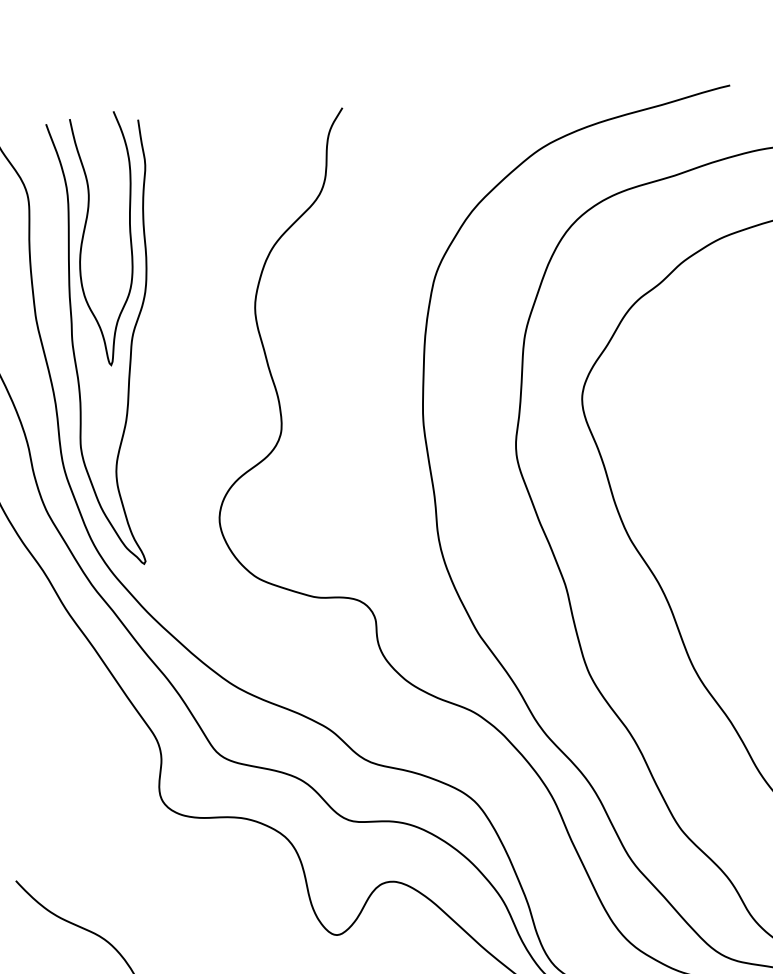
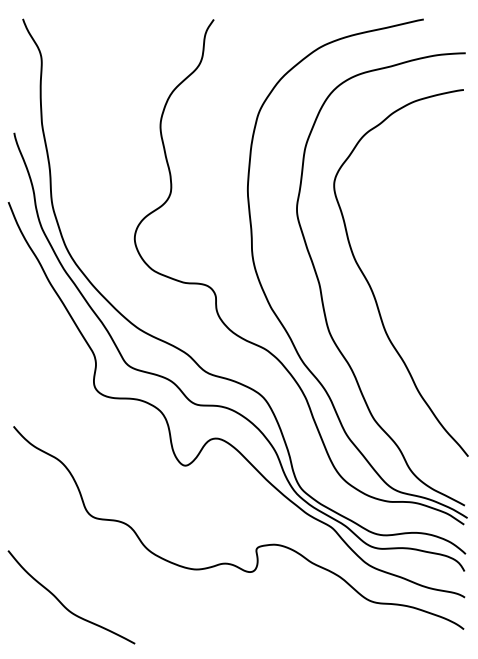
part: (106, 340) -> (79, 137), removed

